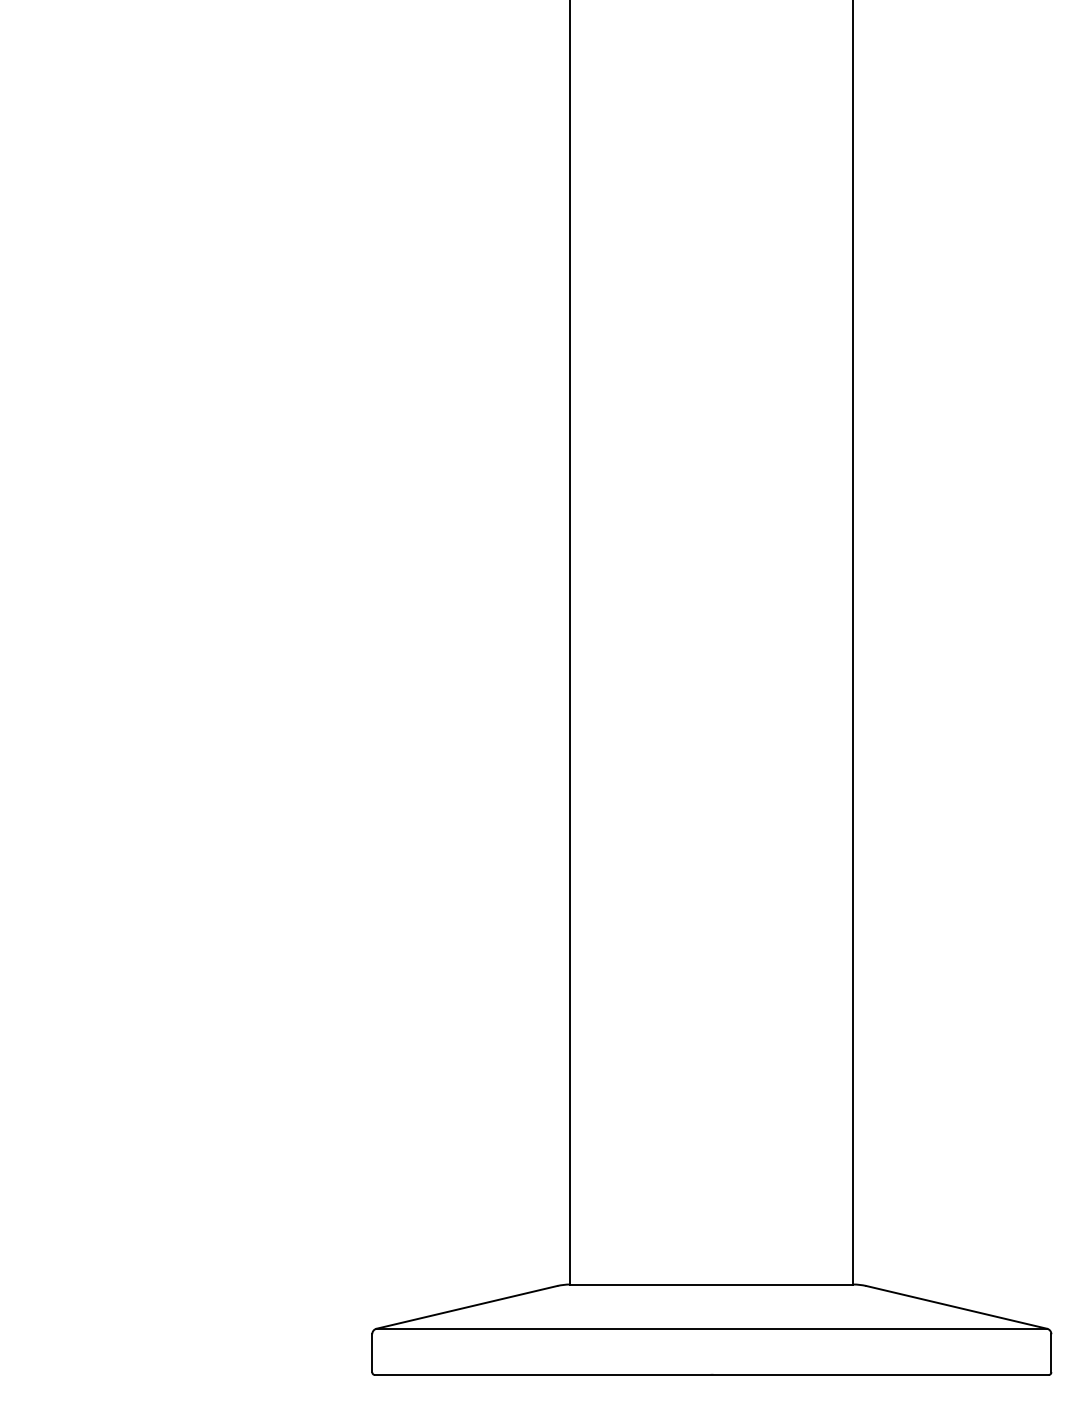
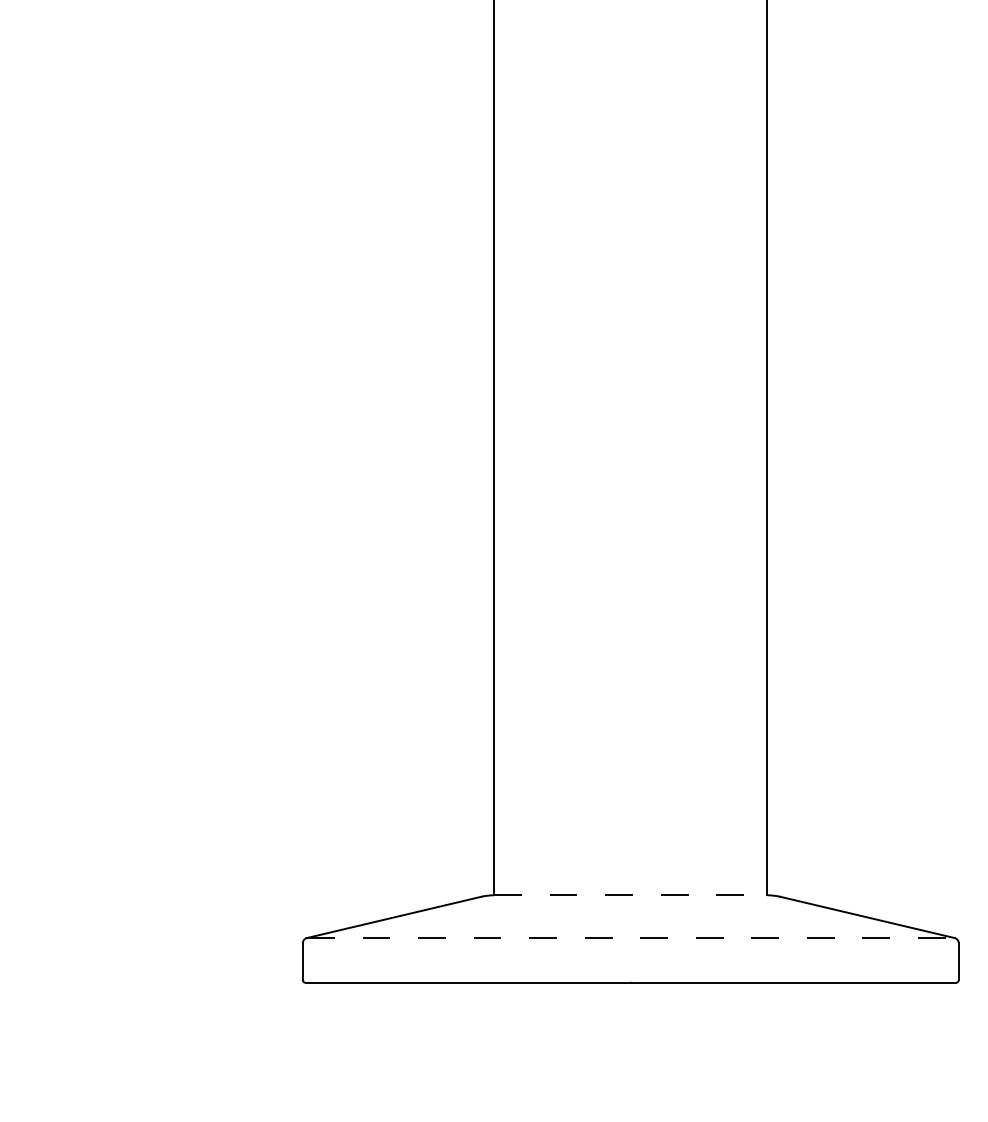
line: (712, 1284) -> (631, 895), solid -> dashed
line: (712, 1328) -> (631, 937), solid -> dashed

